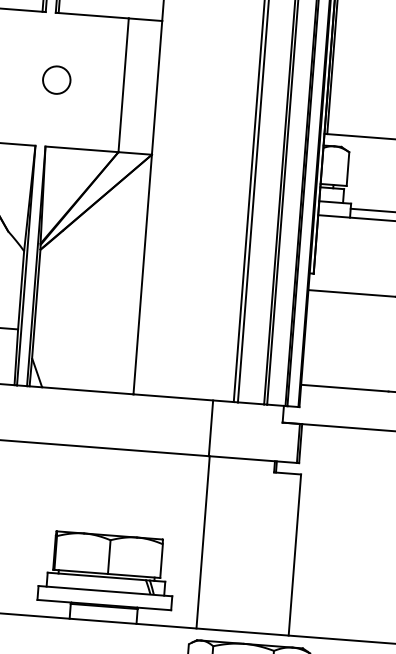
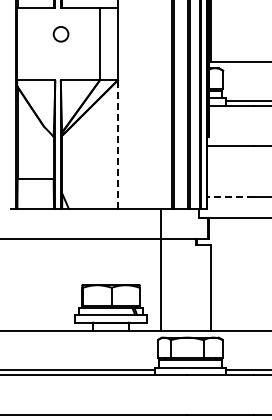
circle: (55, 80) -> (60, 34), moved
line: (141, 274) -> (117, 144), solid -> dashed
line: (344, 387) -> (230, 196), solid -> dashed

